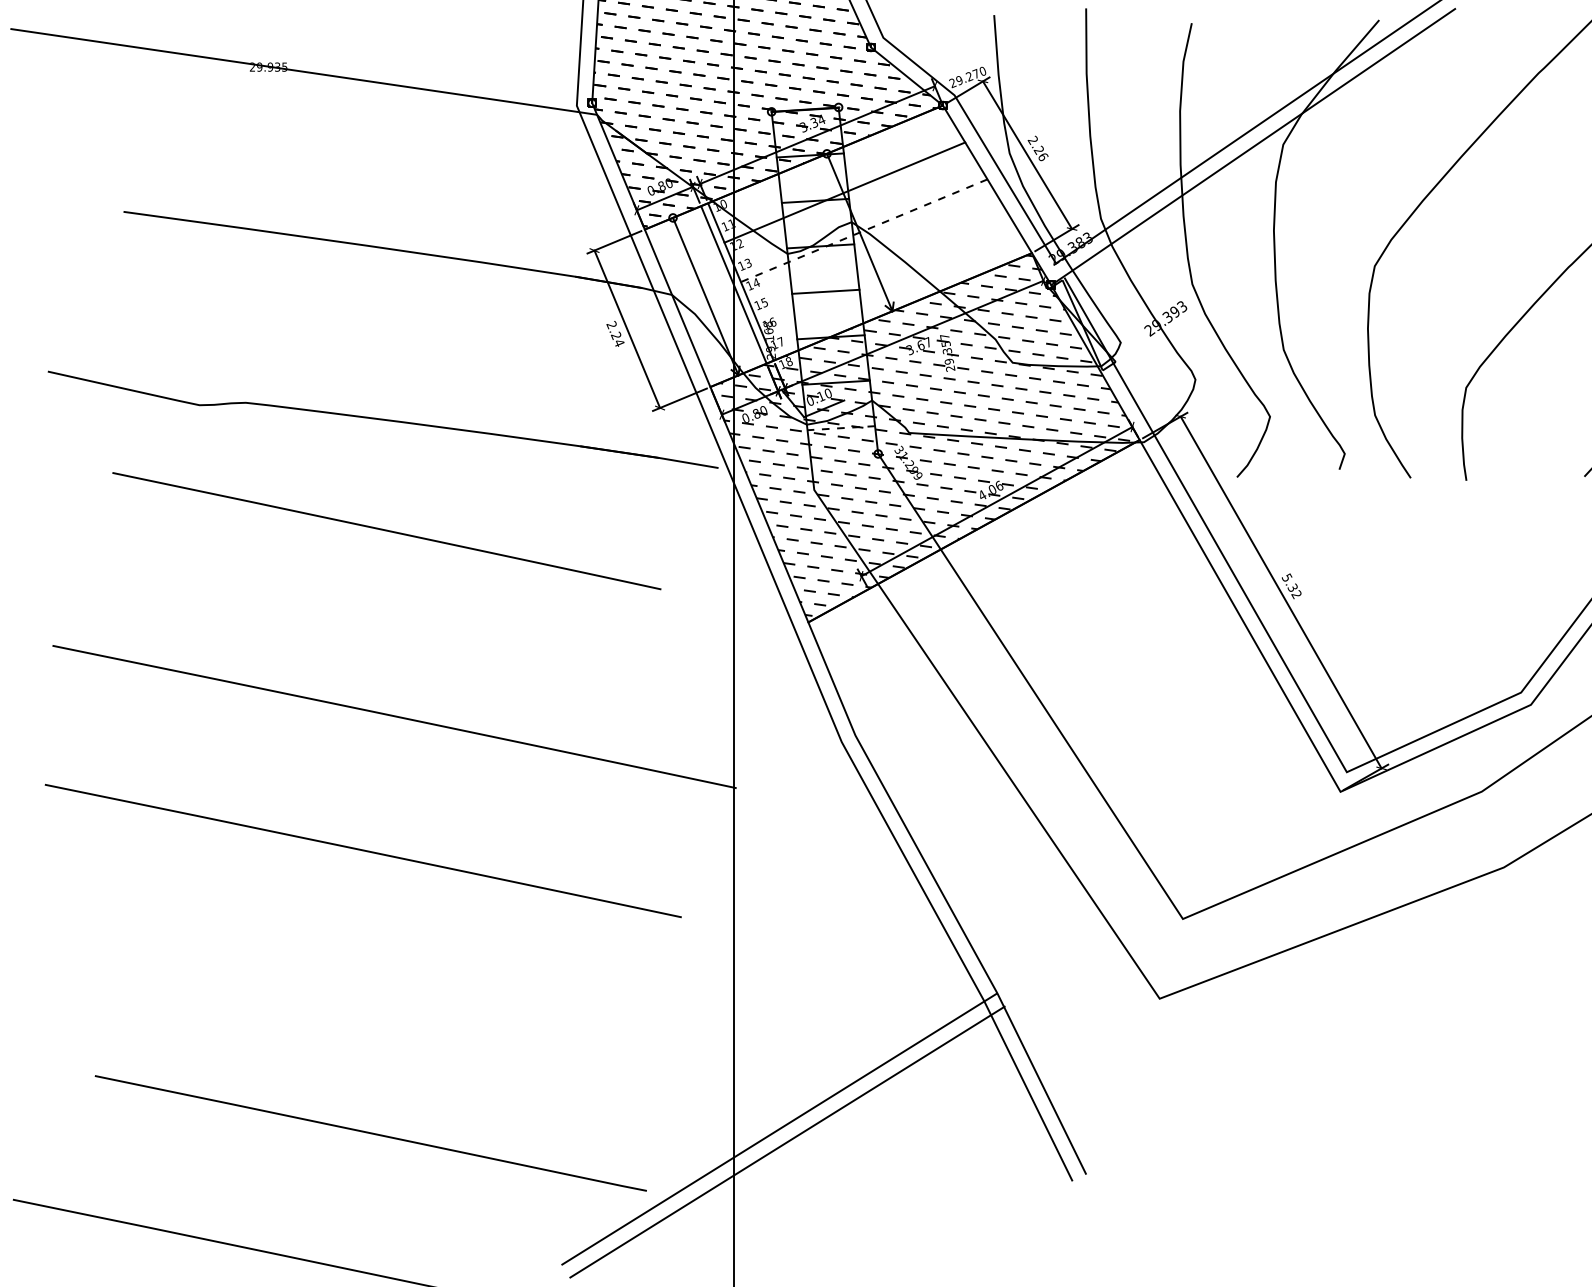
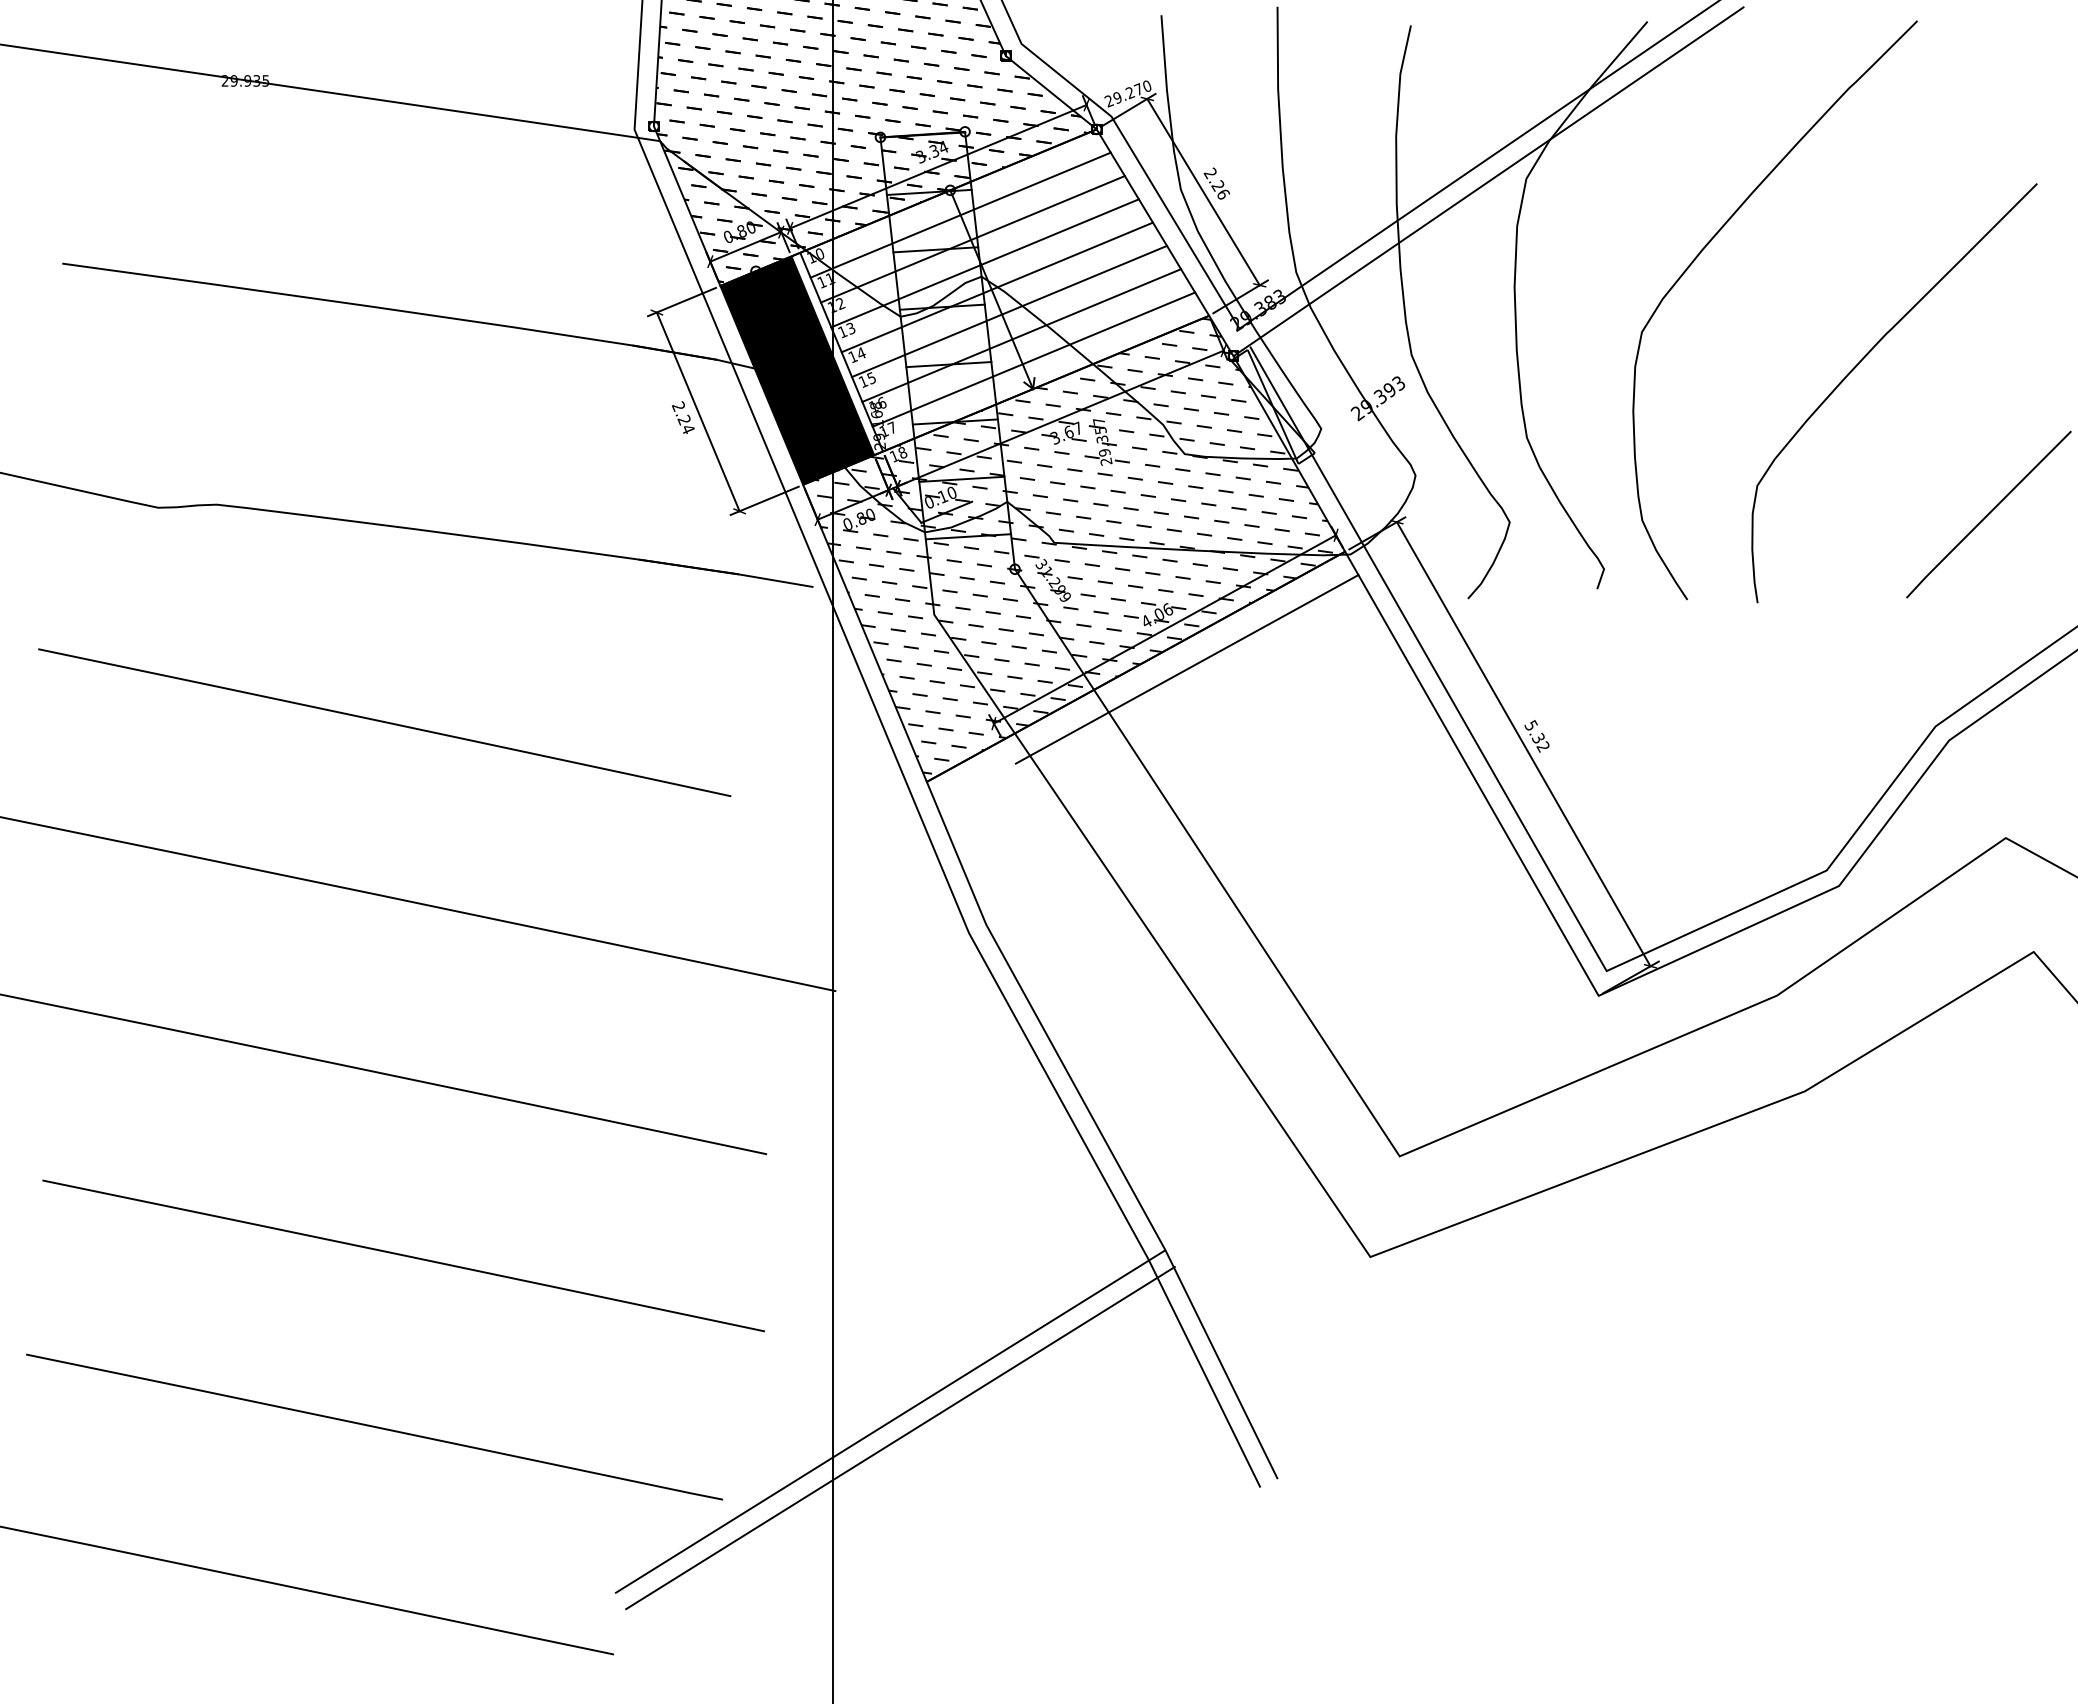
line: (835, 172) -> (960, 214), added
line: (854, 211) -> (984, 263), added
line: (864, 230) -> (997, 287), dashed -> solid
line: (873, 249) -> (1009, 311), added
line: (883, 268) -> (1021, 335), added
line: (892, 287) -> (1033, 359), added
fill: (705, 296) -> (797, 370), added
line: (841, 428) -> (968, 536), dashed -> solid
line: (386, 530) -> (384, 722), moved
line: (1014, 533) -> (1186, 669), added
line: (393, 997) -> (403, 1255), added

